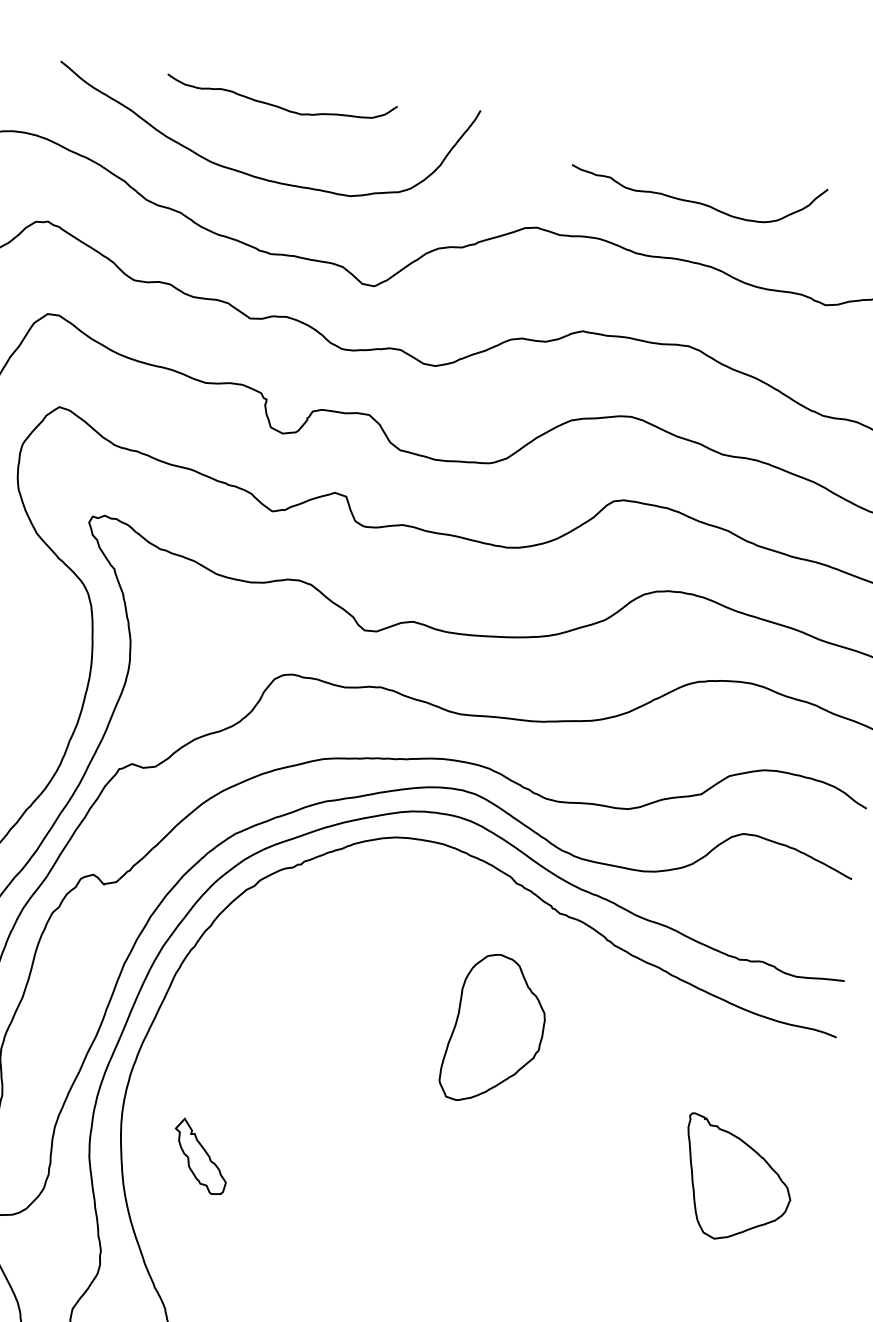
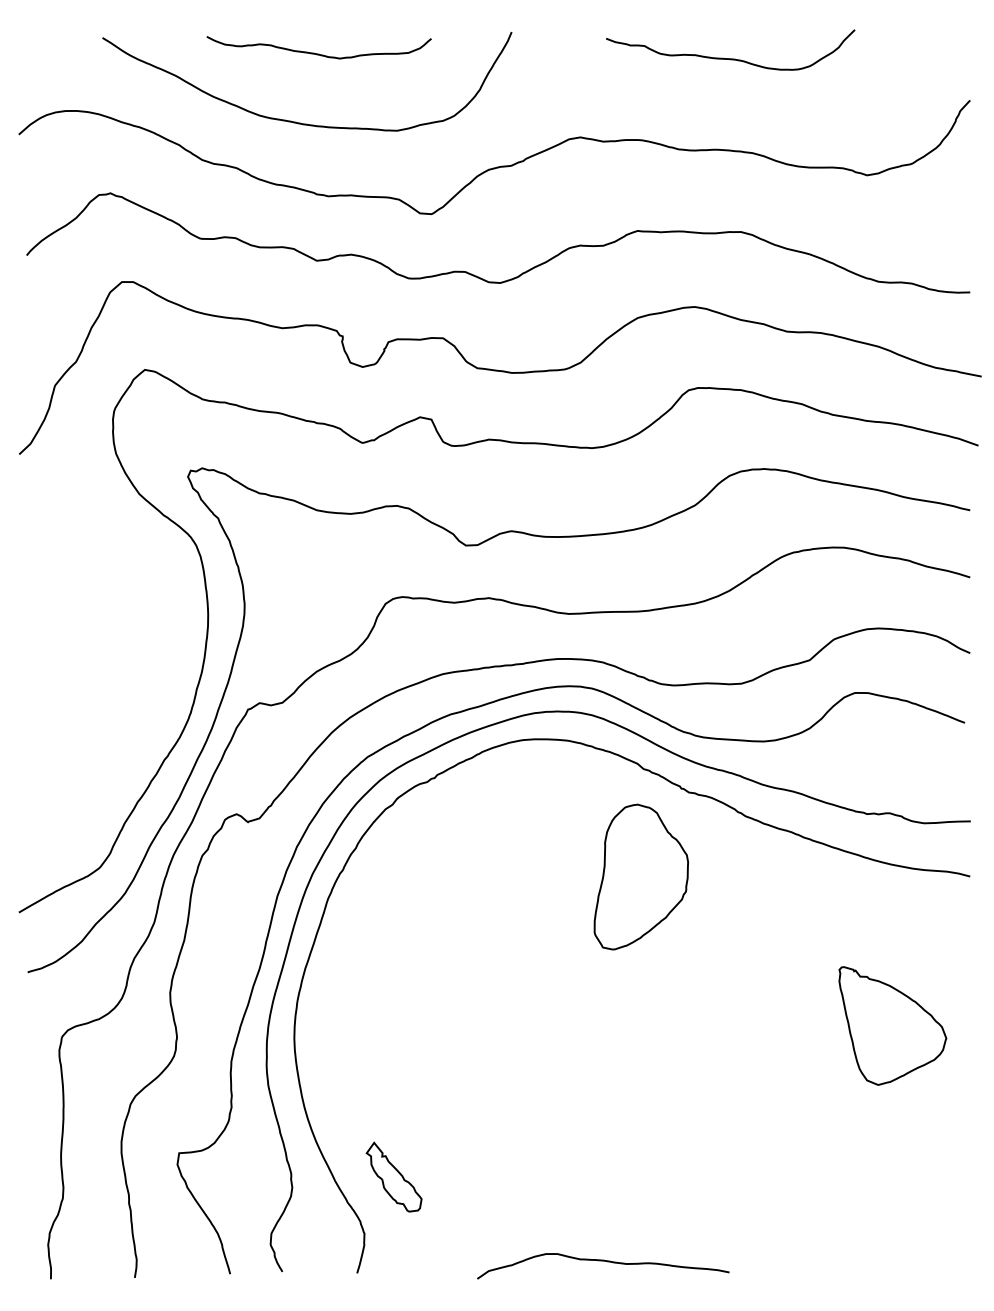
curve: (696, 201) -> (730, 58), moved
part: (494, 1028) -> (640, 876), moved
part: (200, 1155) -> (393, 1176), moved

